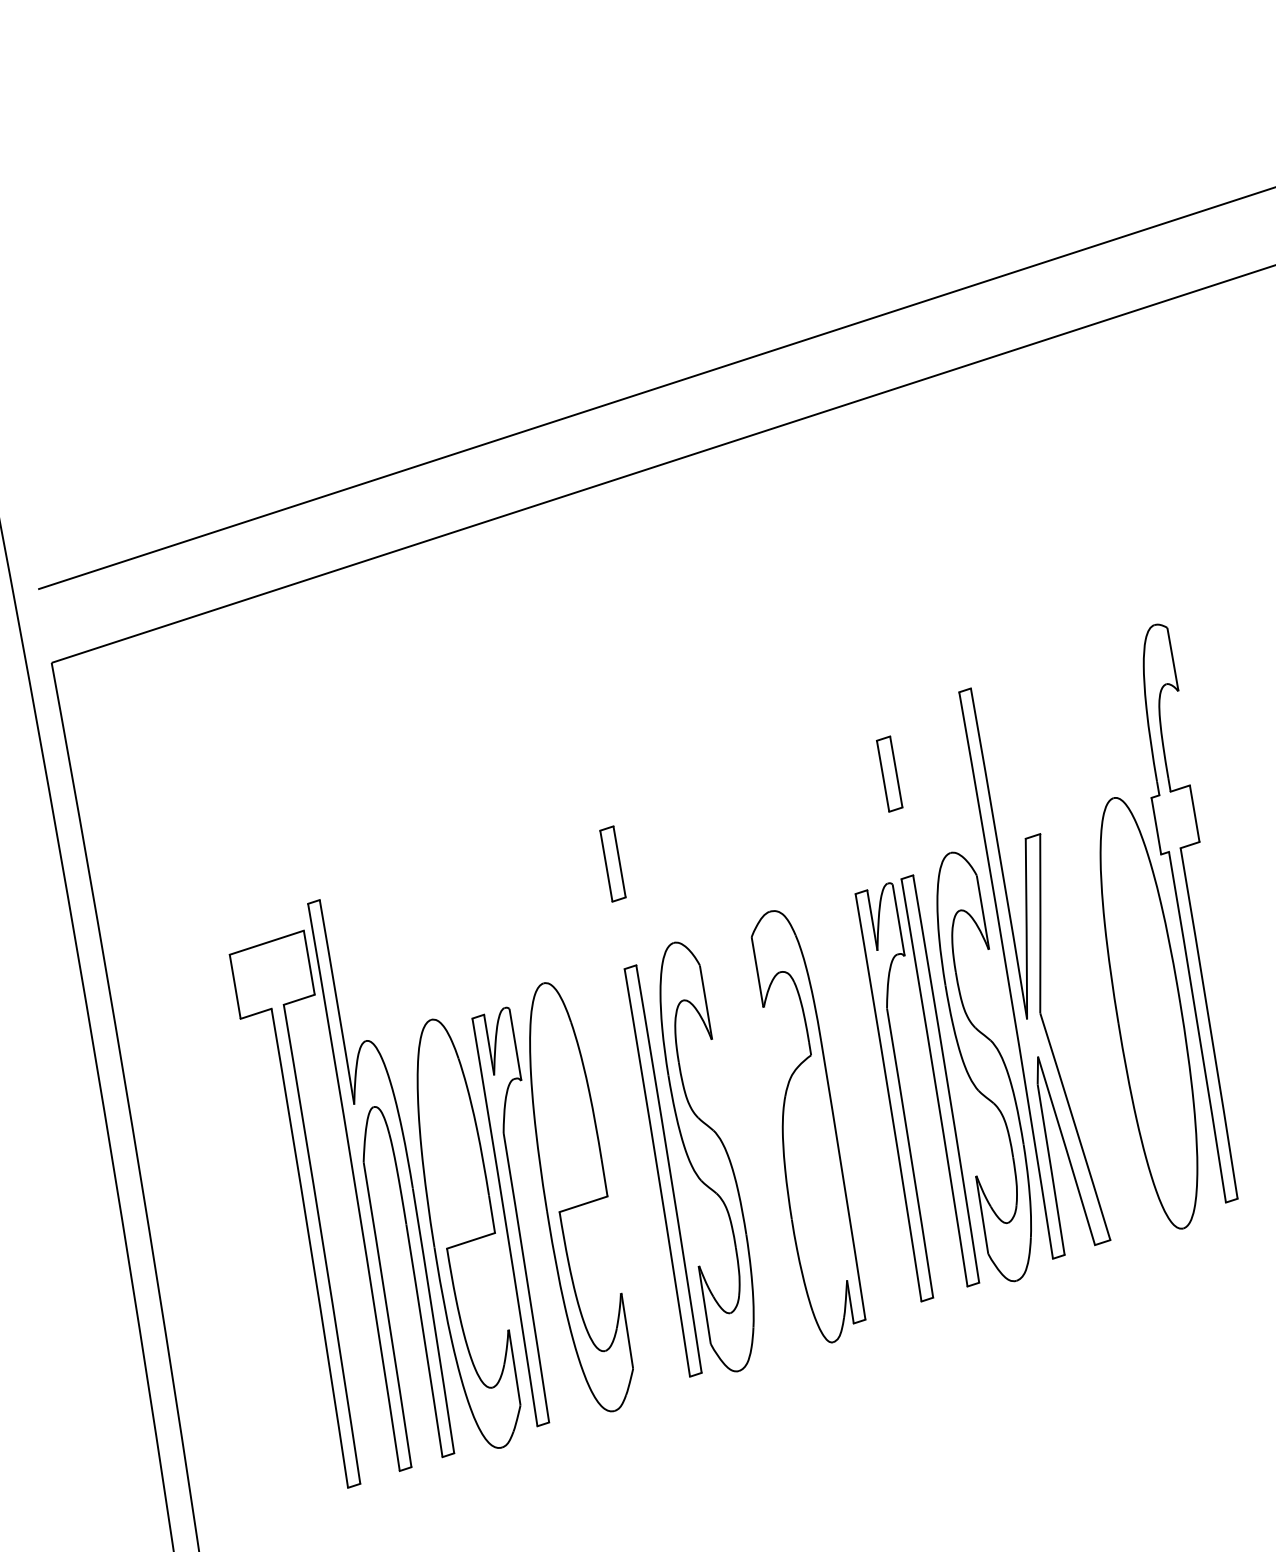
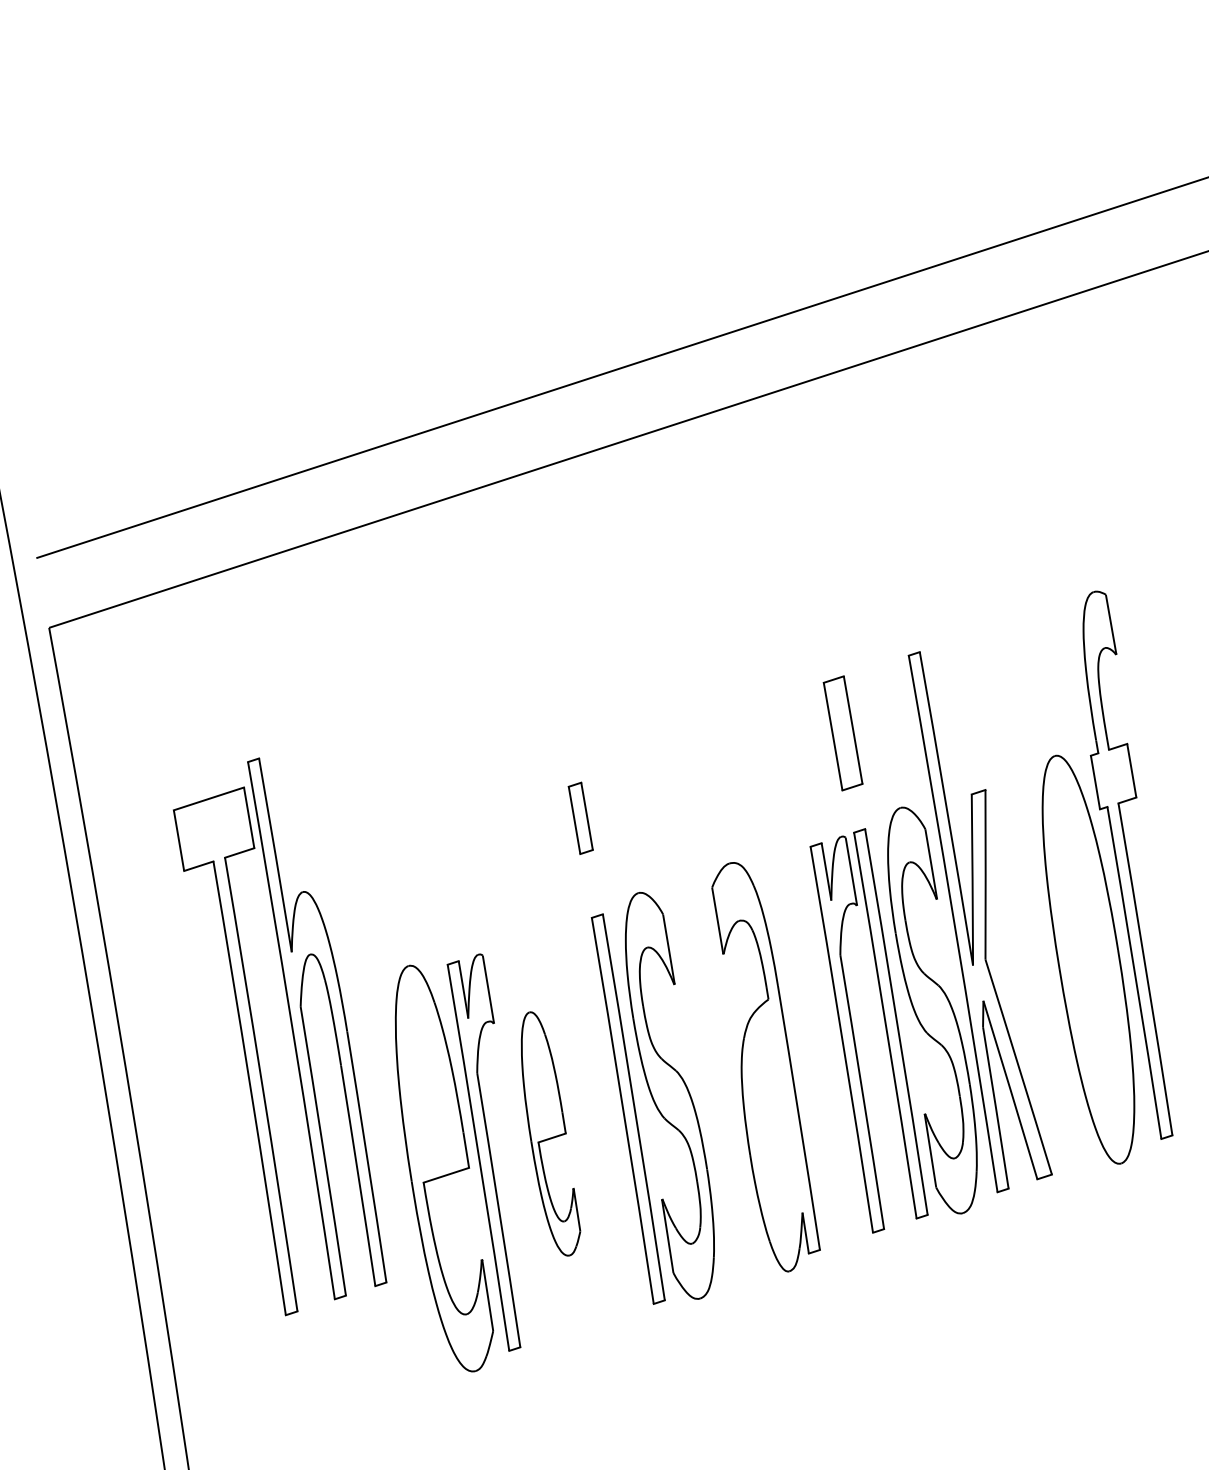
part: (889, 773) -> (842, 732), size x1.6
part: (355, 1193) -> (292, 1036), moved
part: (580, 1196) -> (550, 1133), size x0.6

